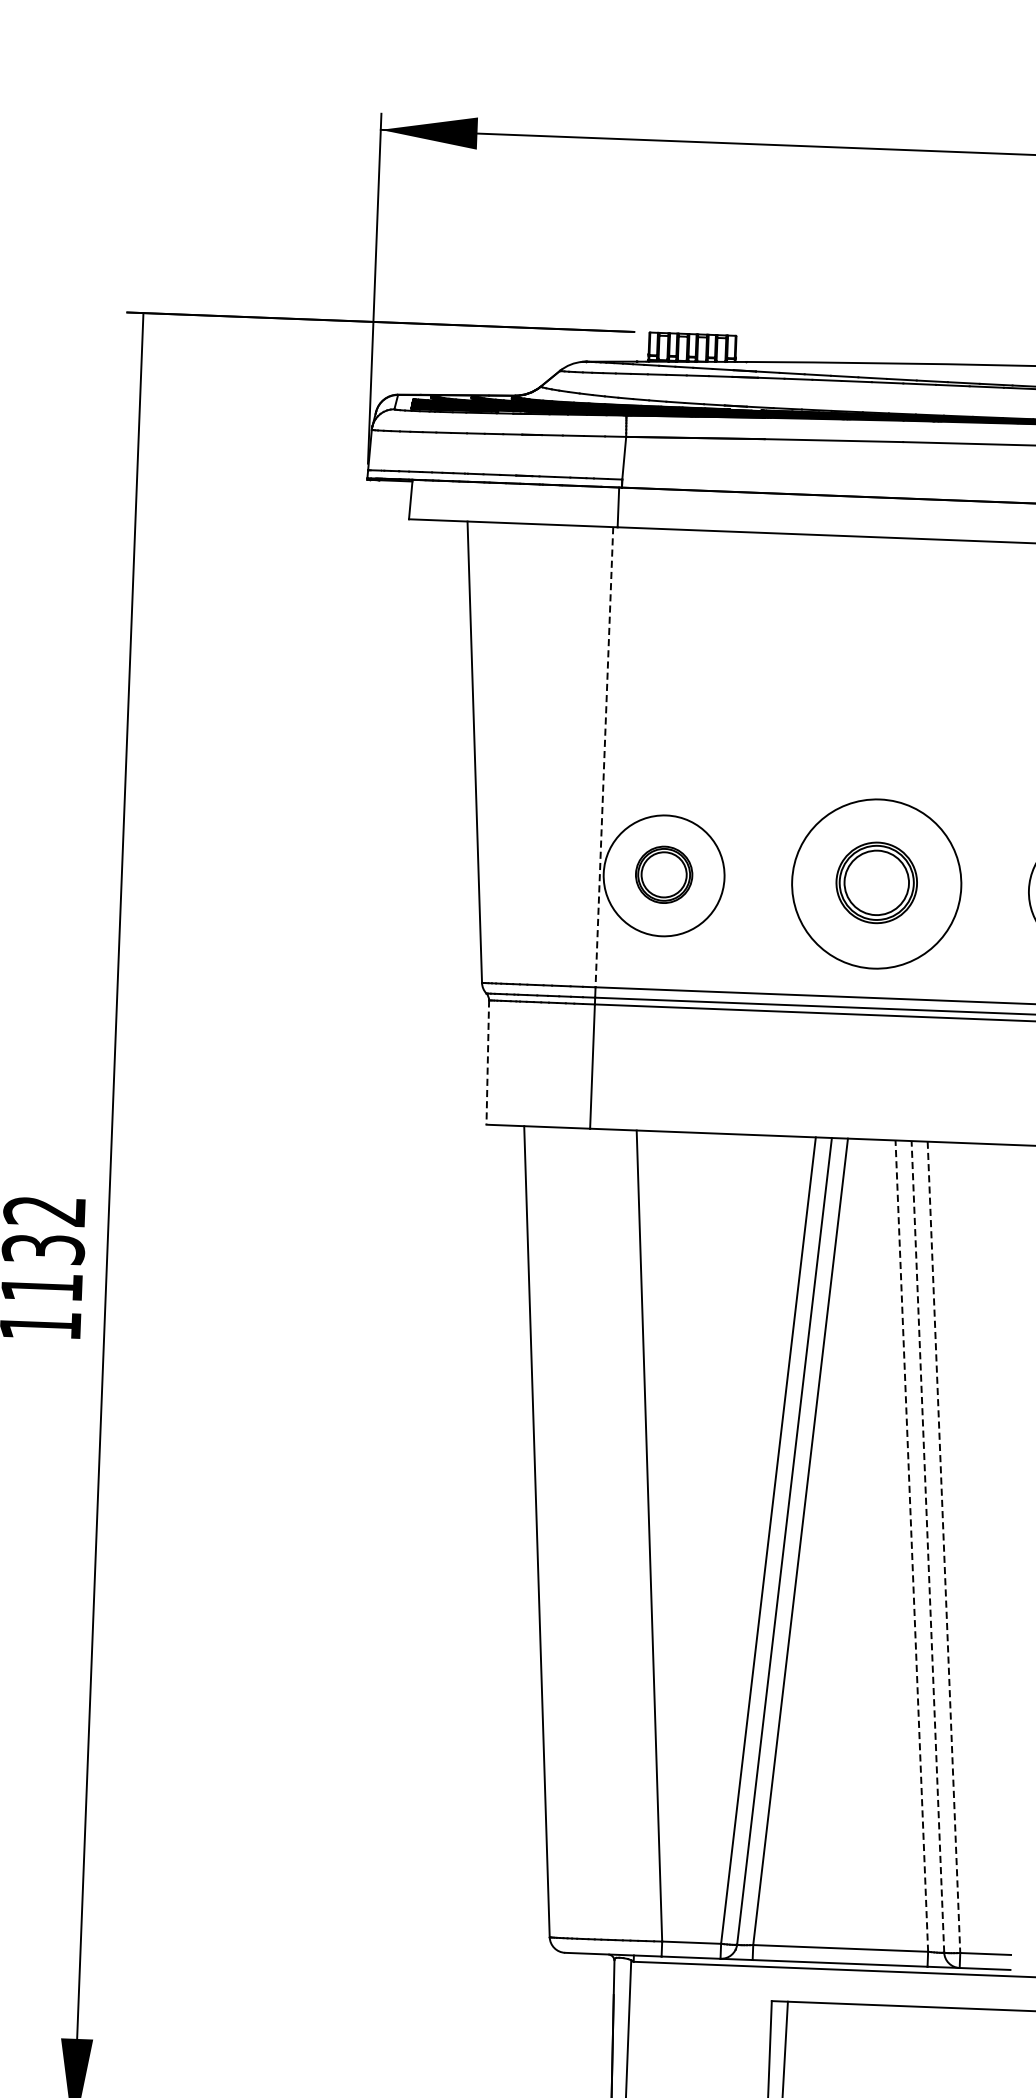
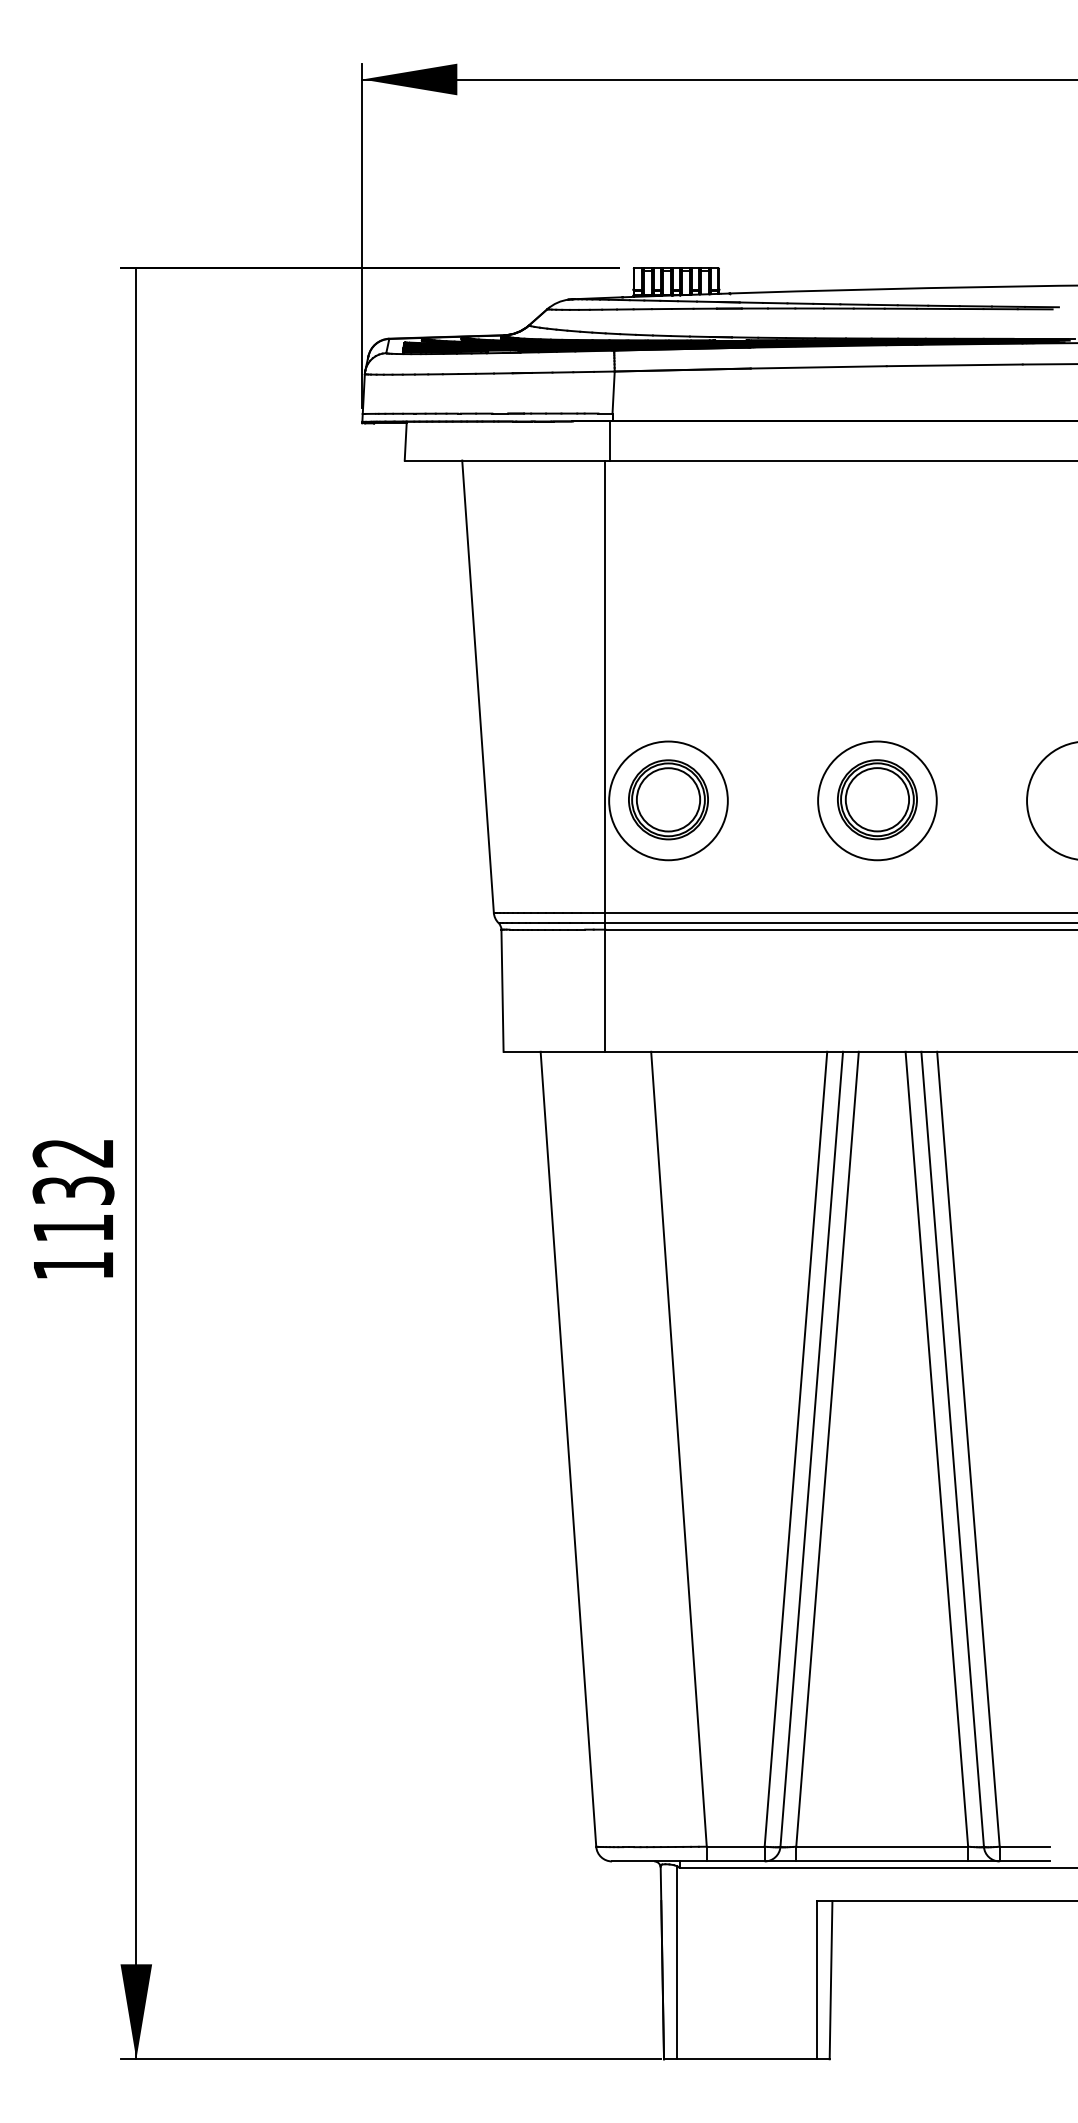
line: (604, 758) -> (605, 687), dashed -> solid
part: (664, 874) -> (668, 799), size x1.43
circle: (876, 883) -> (877, 800), size x0.71
line: (487, 1063) -> (502, 991), dashed -> solid
line: (911, 1546) -> (936, 1449), dashed -> solid
line: (927, 1546) -> (952, 1449), dashed -> solid
line: (944, 1547) -> (968, 1449), dashed -> solid

